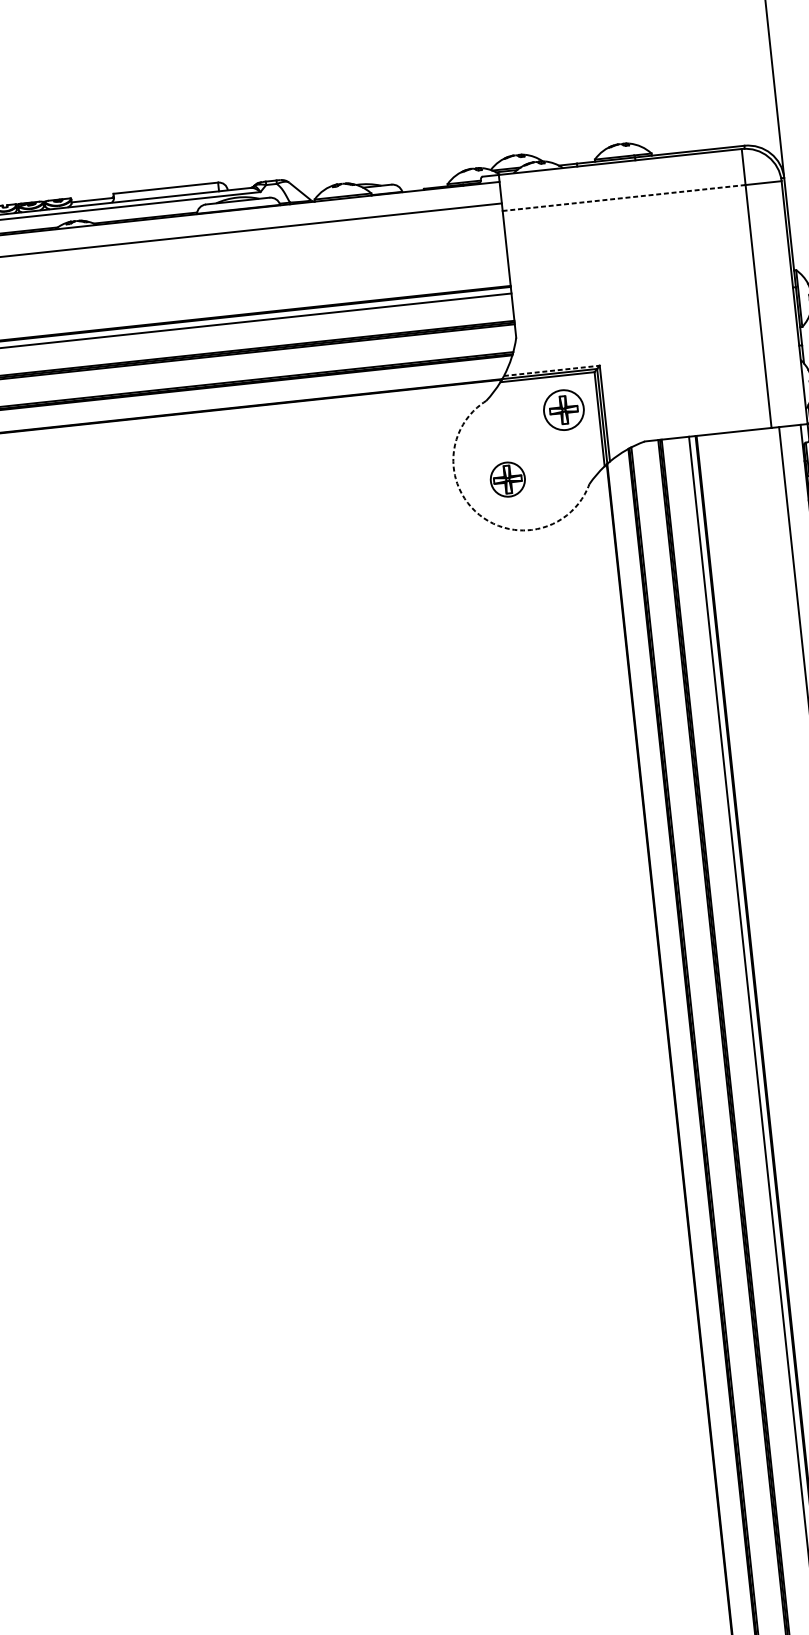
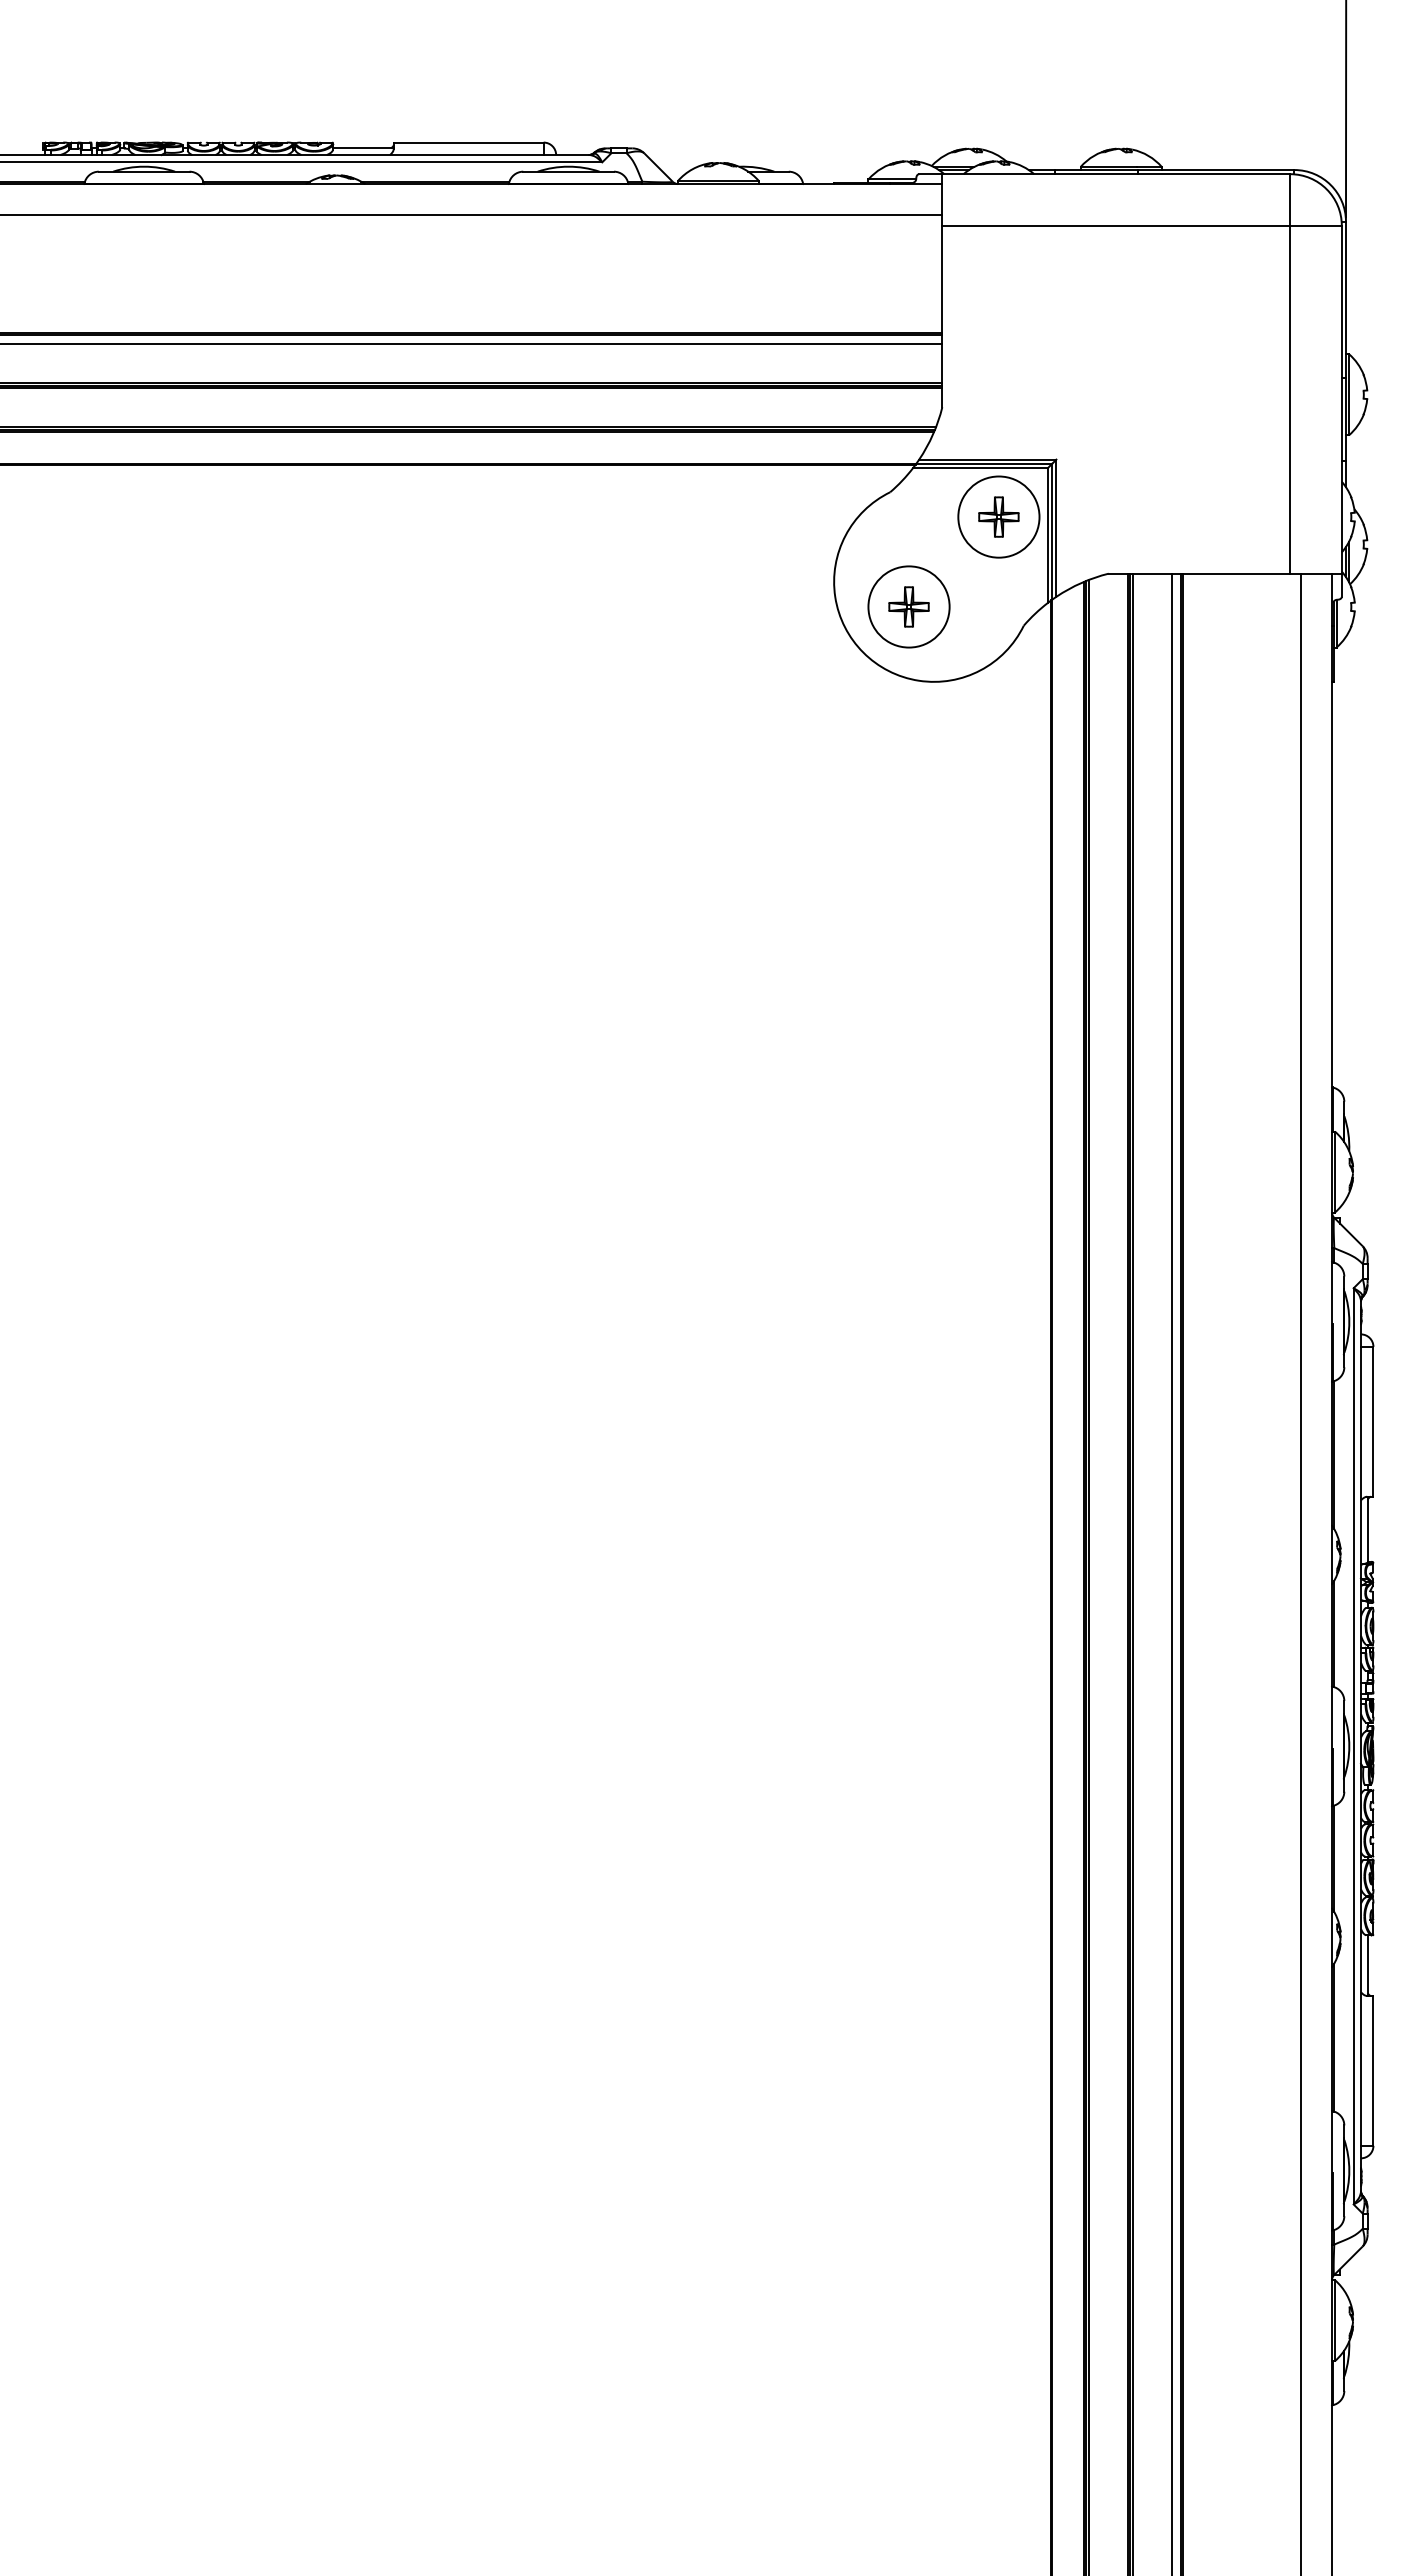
line: (624, 197) -> (1116, 225), dashed -> solid
line: (551, 370) -> (987, 459), dashed -> solid
circle: (563, 409) -> (998, 516), size x1.43
circle: (507, 479) -> (908, 606), size x1.67
arc: (479, 514) -> (863, 652), dashed -> solid

